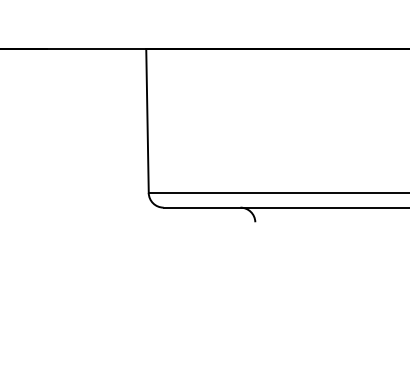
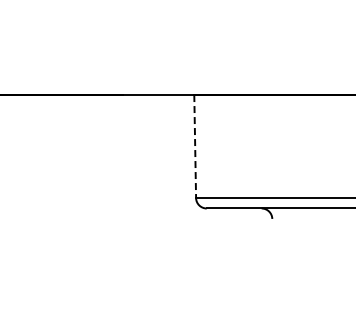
line: (147, 120) -> (195, 146), solid -> dashed

